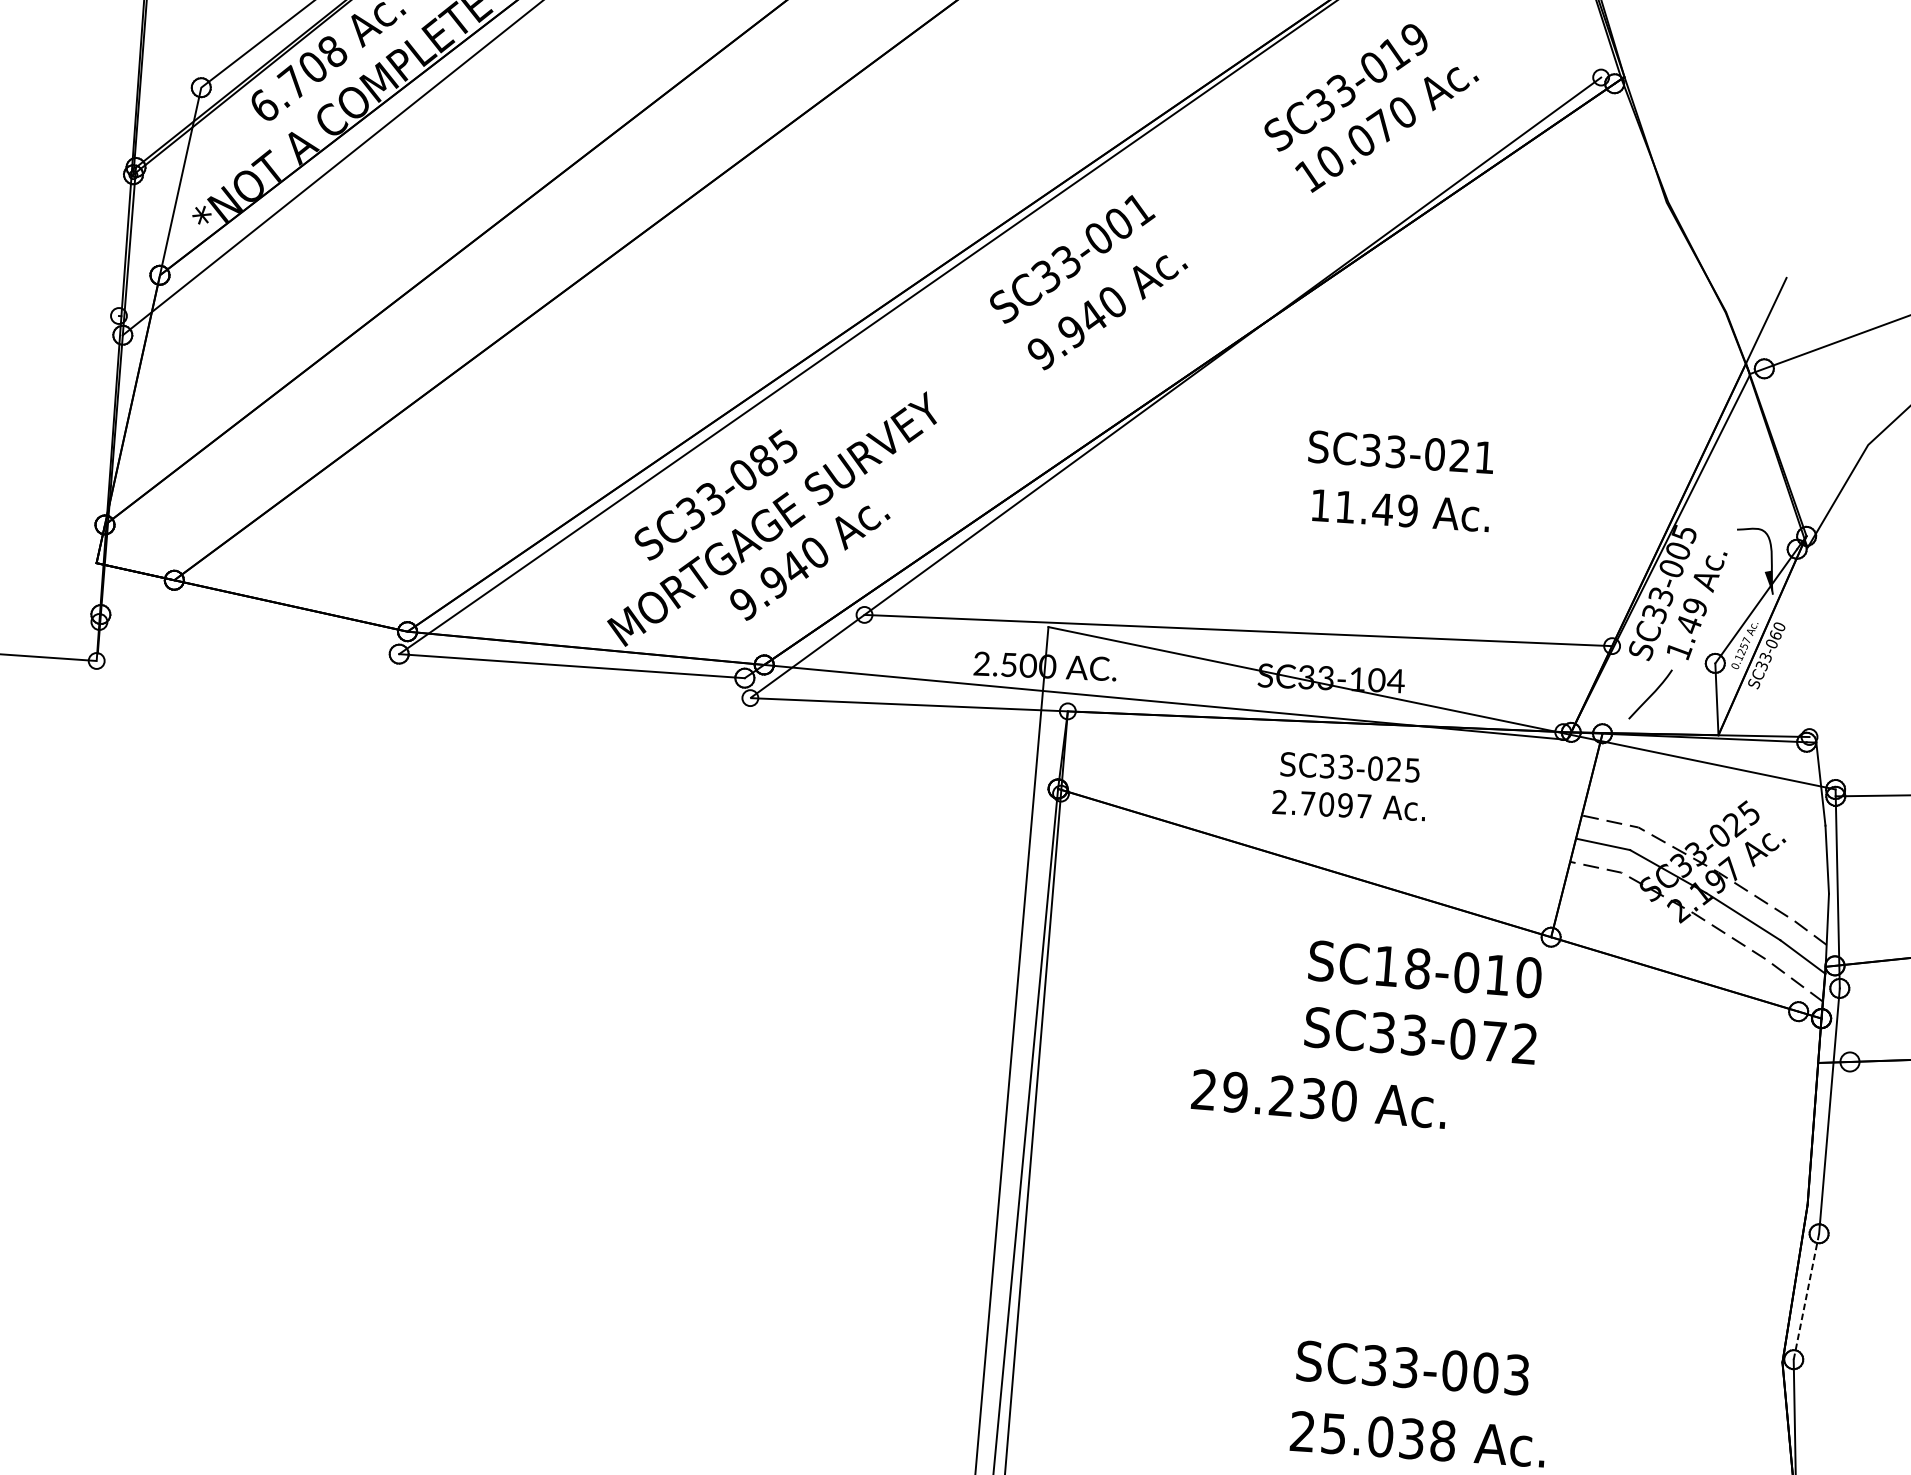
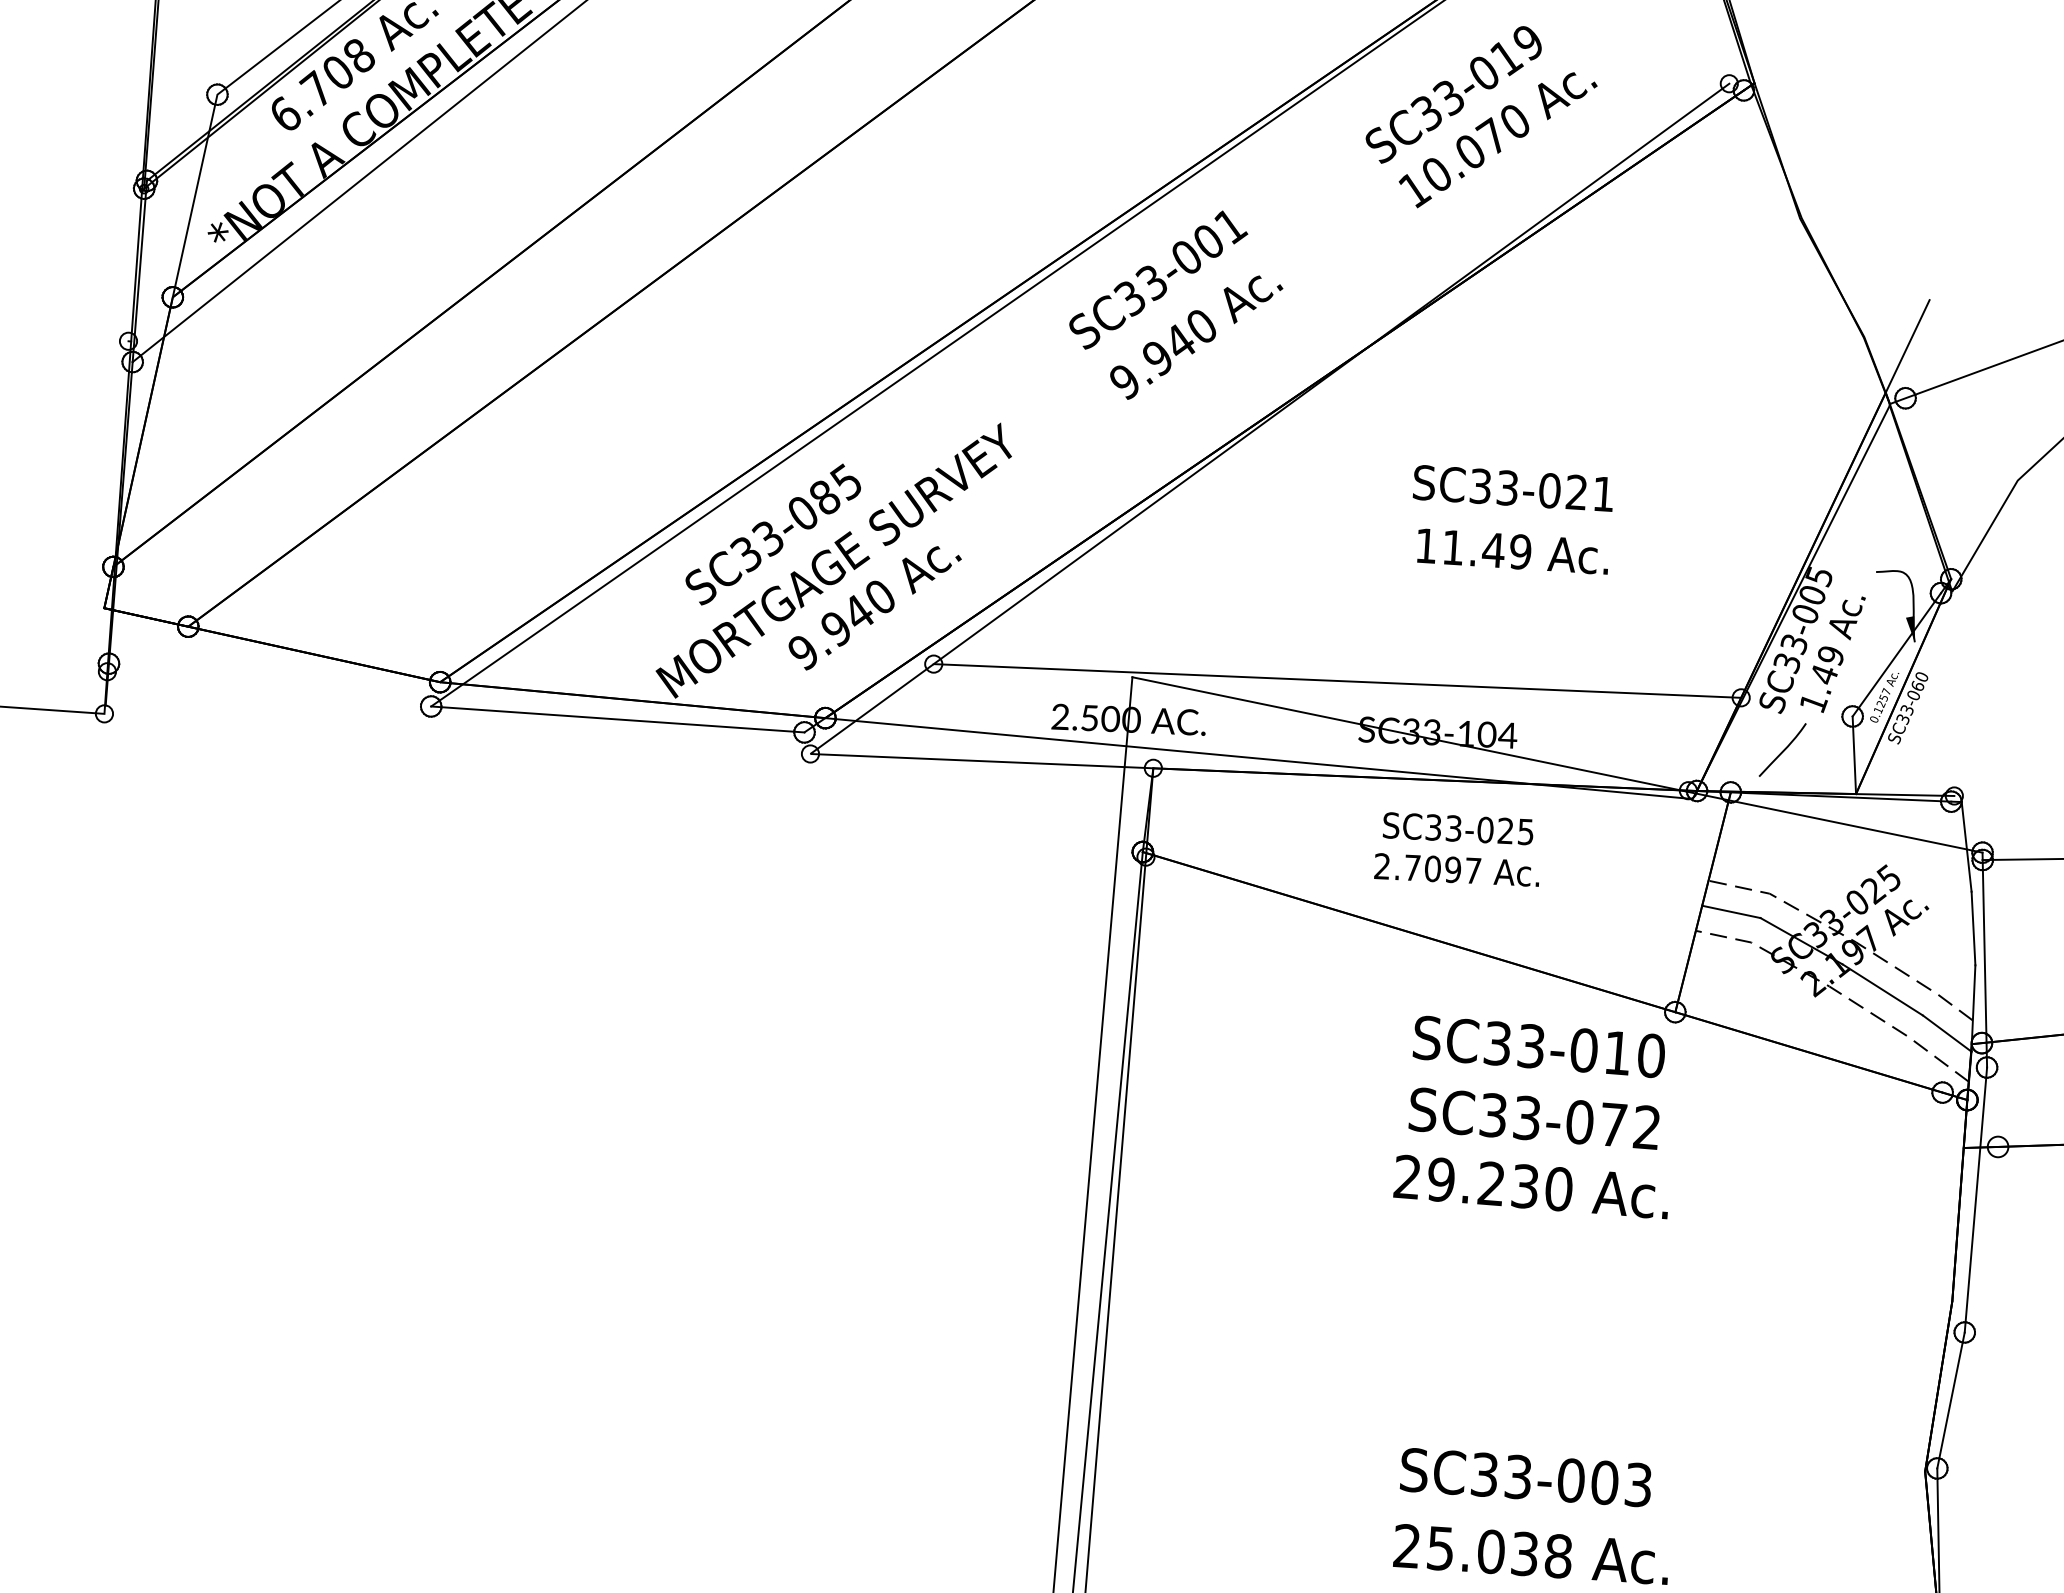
text: (1401, 967) -> (1513, 1044), SC18-010 -> SC33-010
text: (1317, 1098) -> (1530, 1186), moved
line: (1805, 1296) -> (1950, 1400), dashed -> solid

